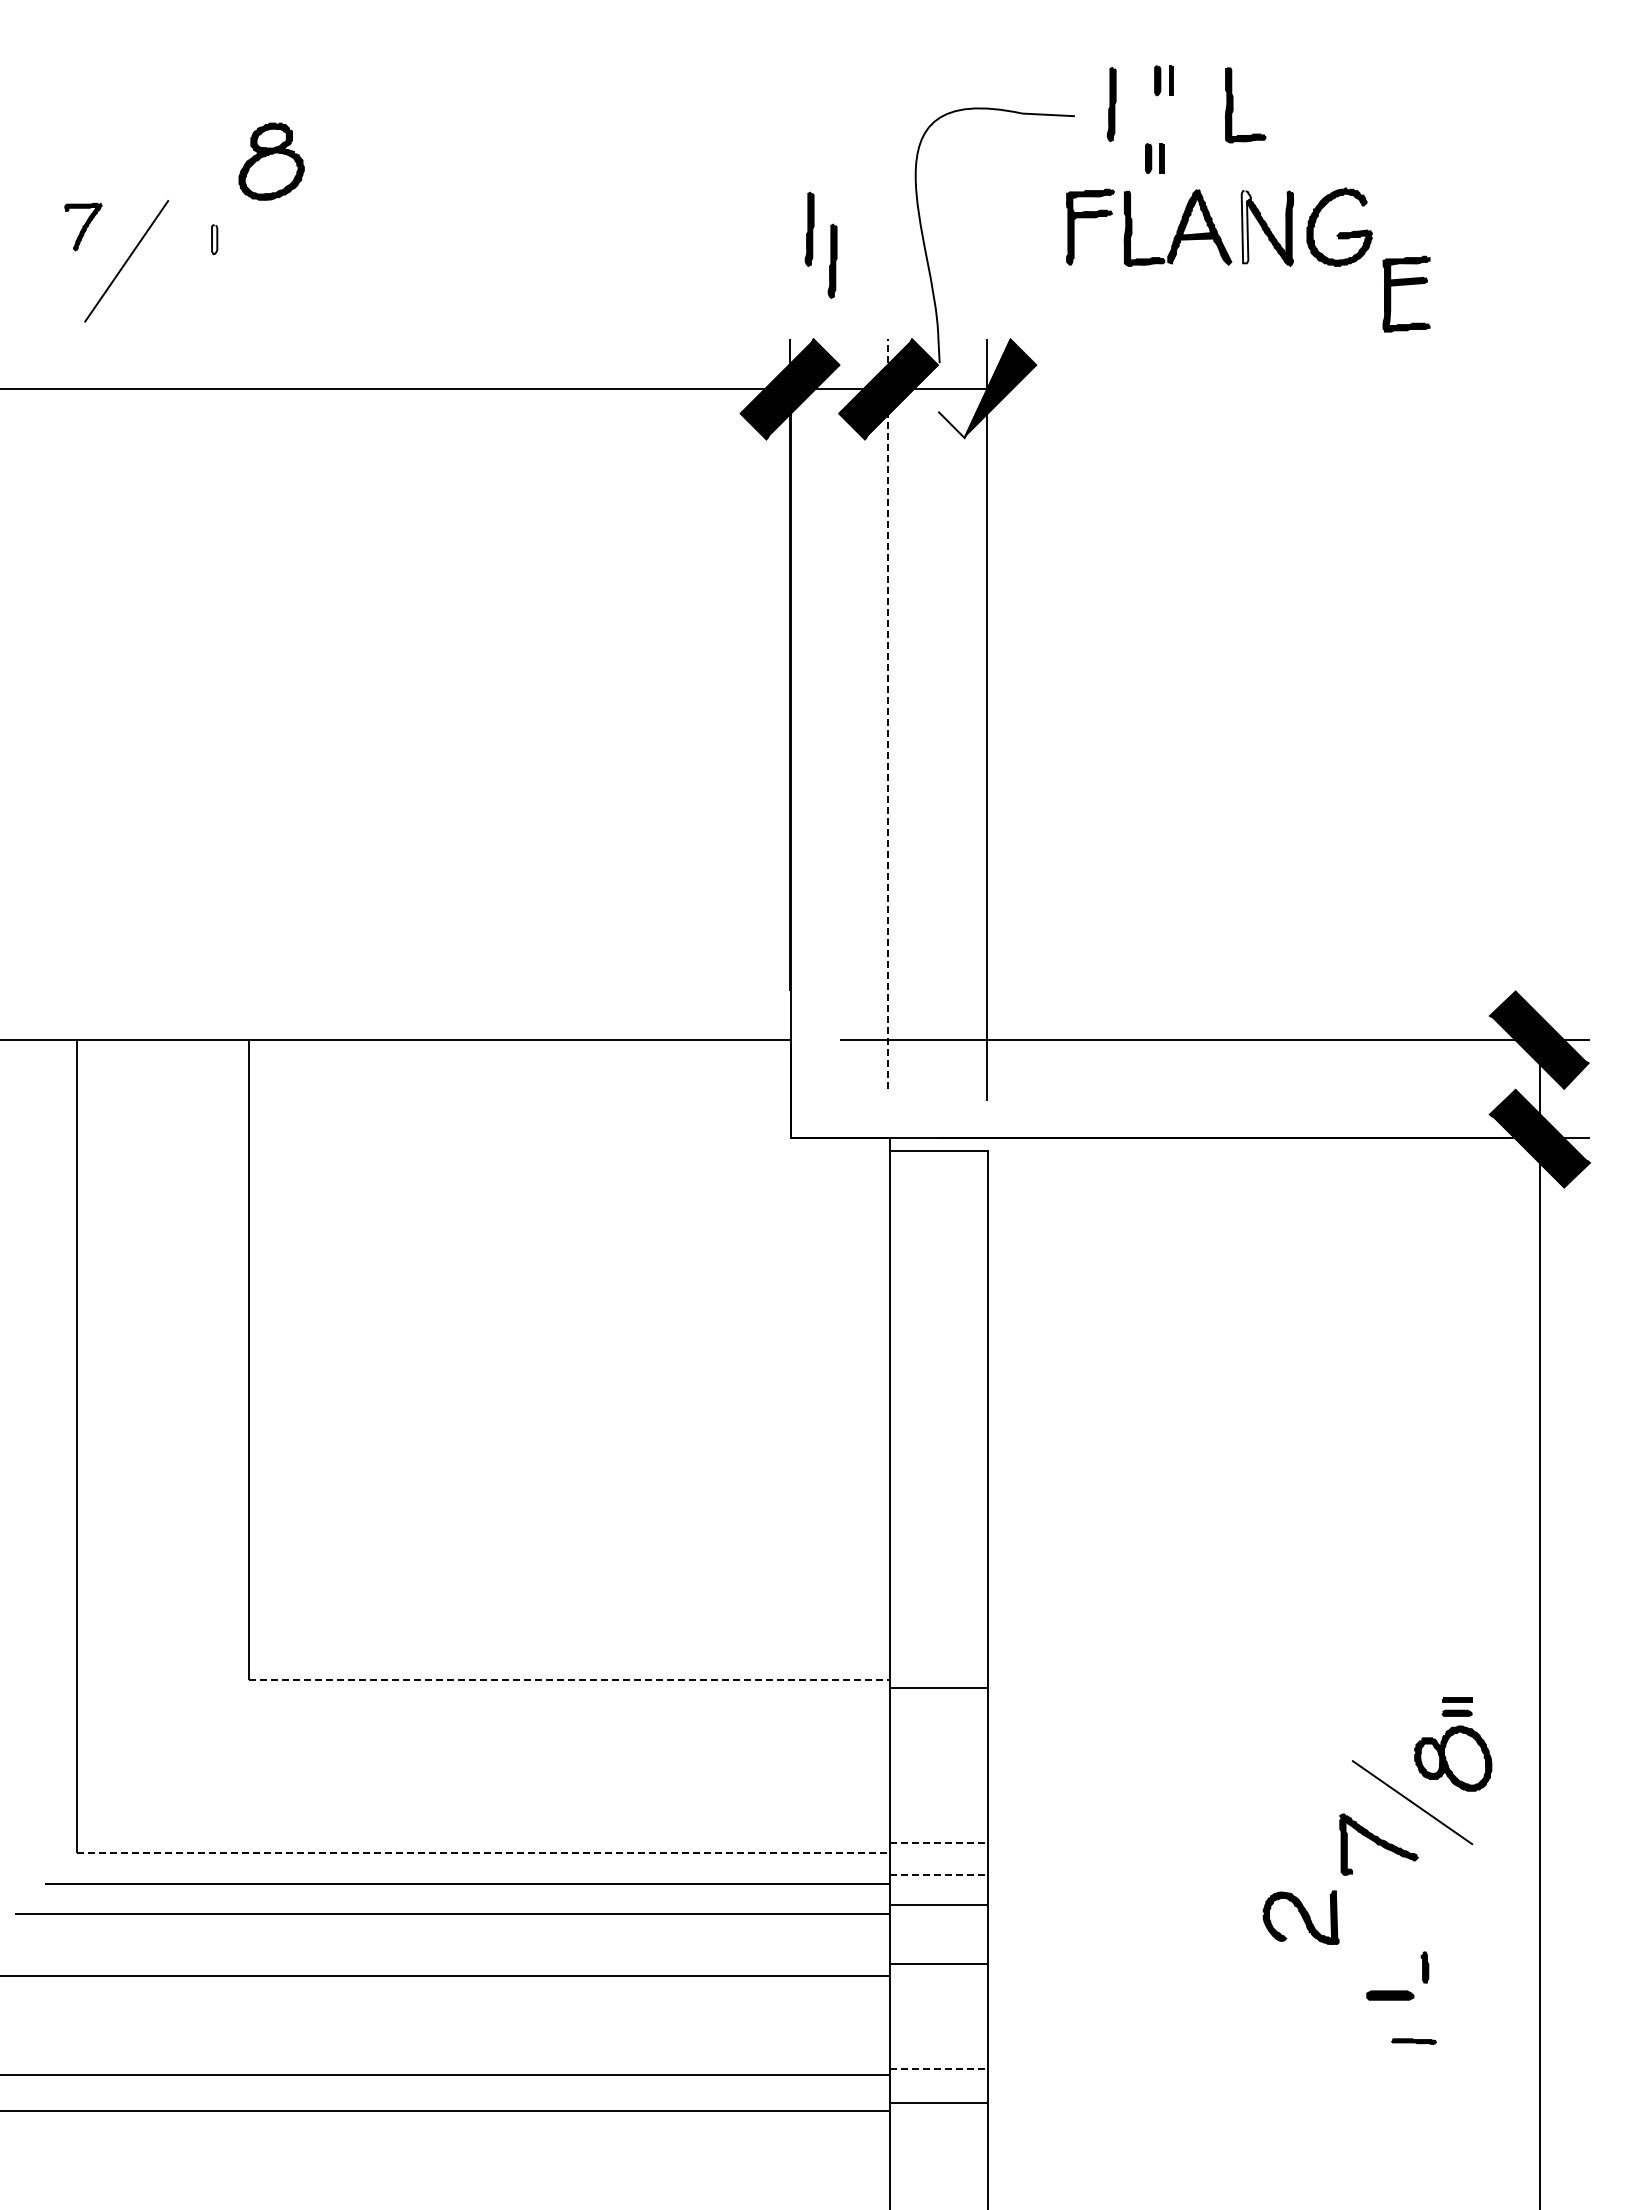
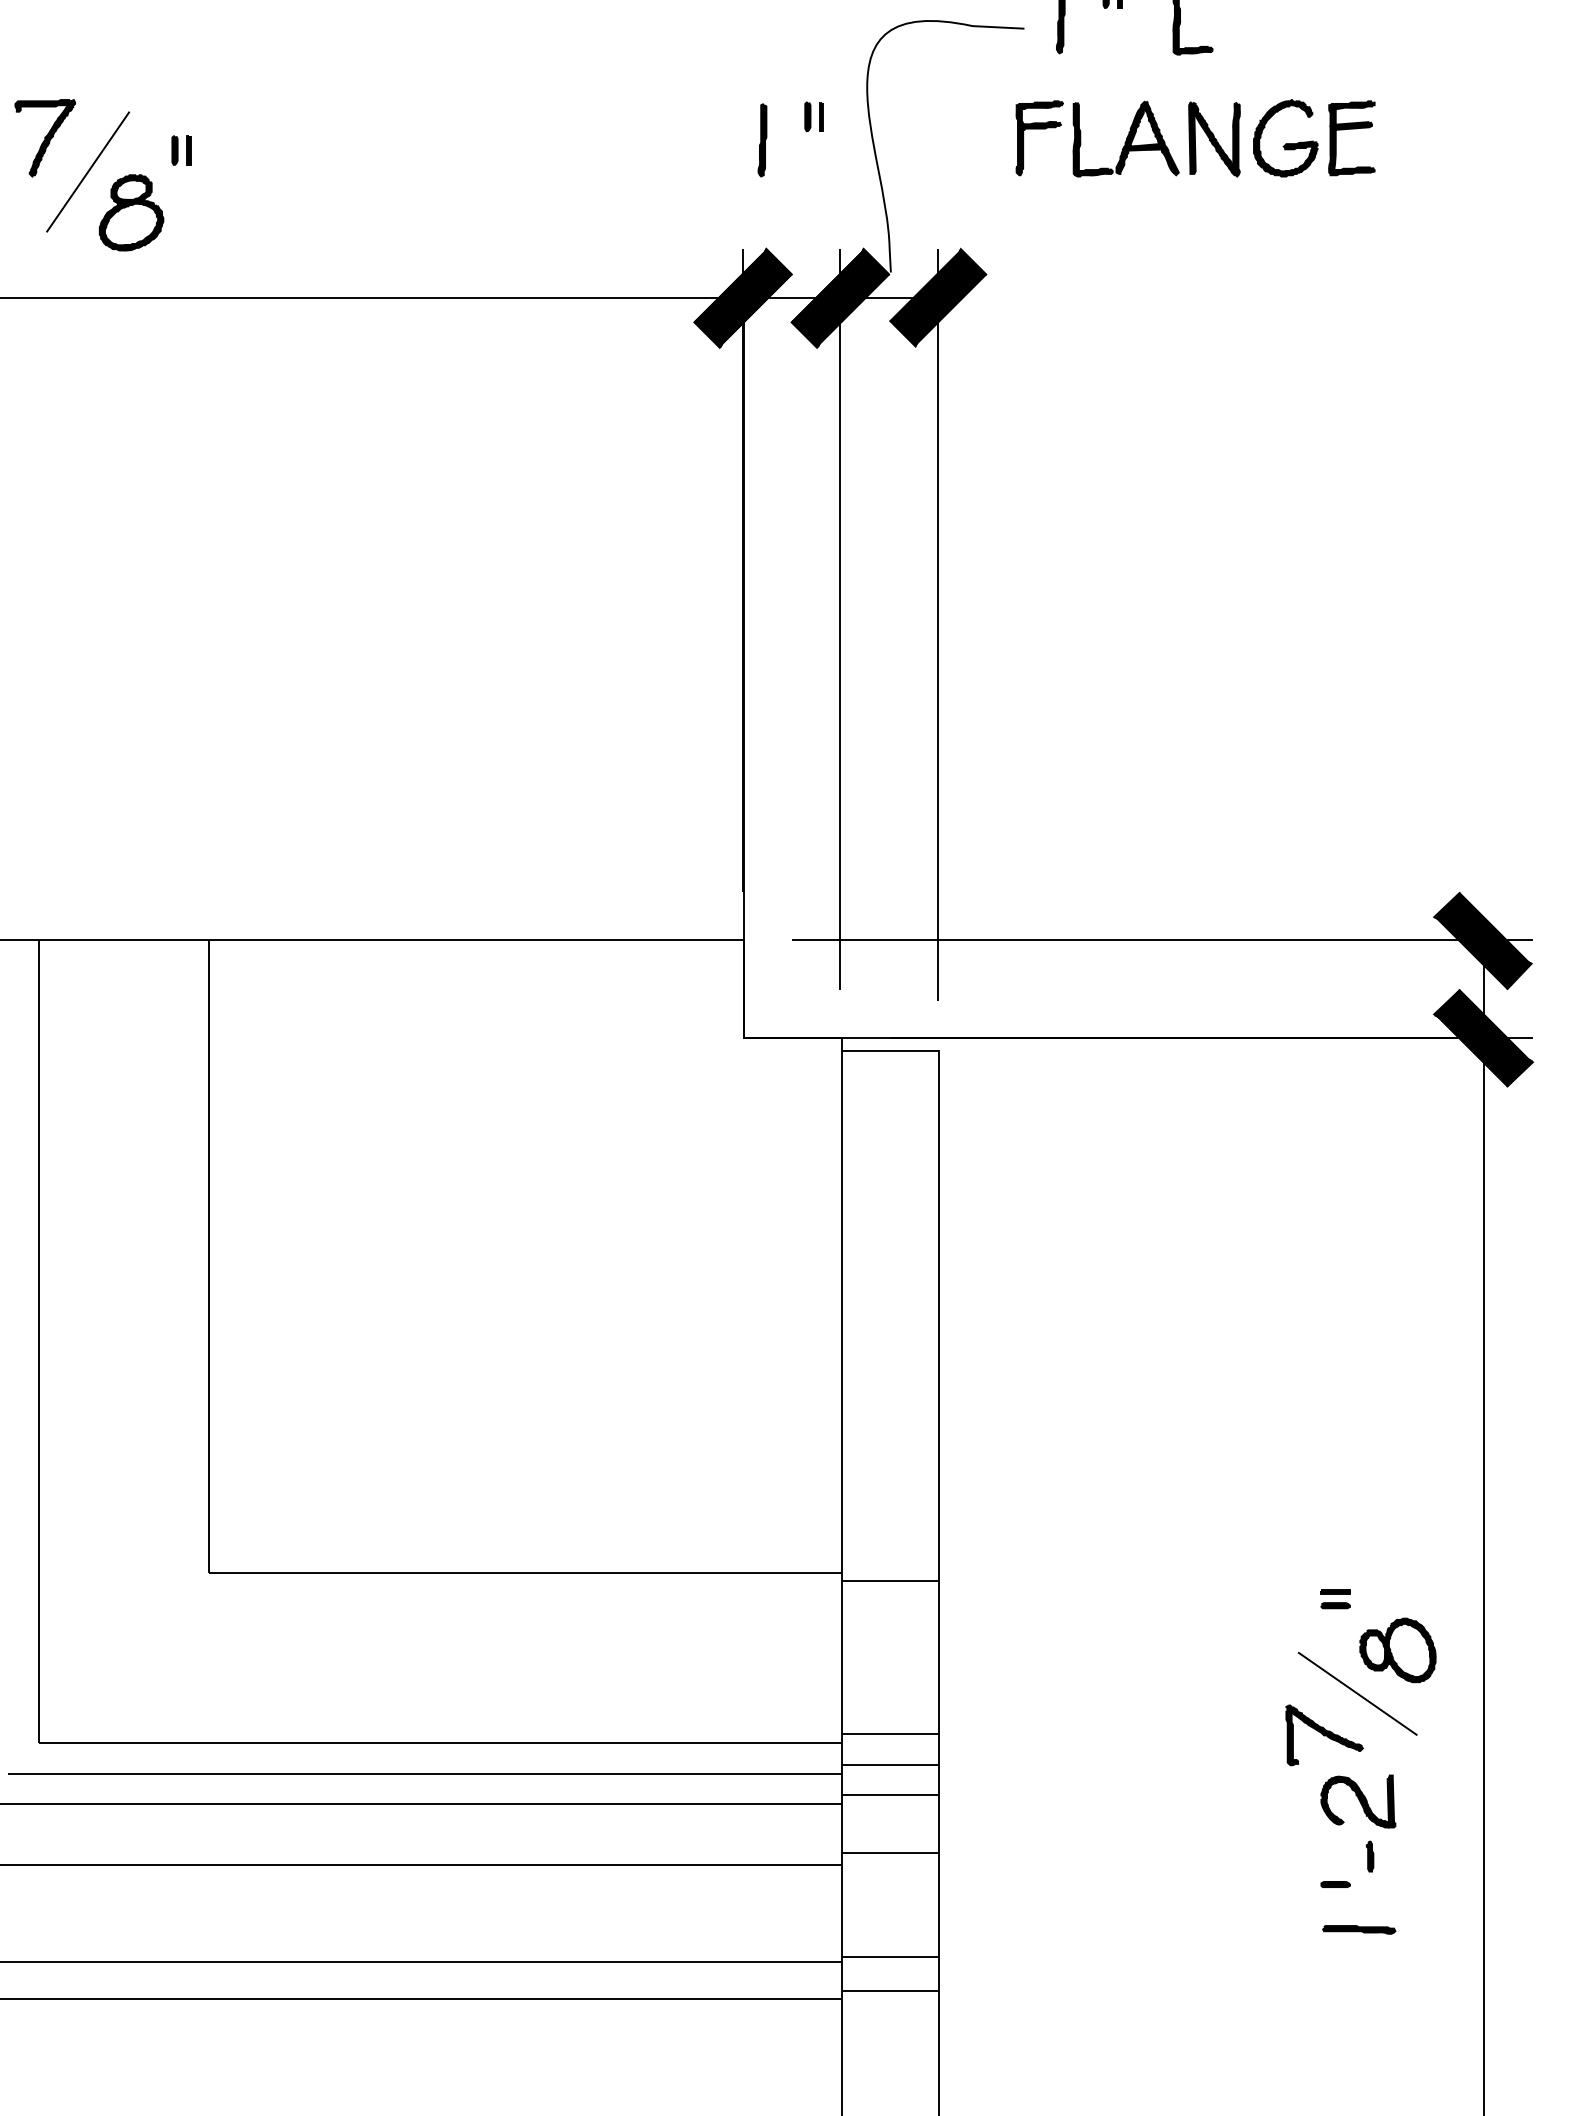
part: (1154, 158) -> (813, 116), moved
part: (271, 161) -> (131, 212), moved
part: (83, 226) -> (45, 137), size x1.67
fill: (1245, 227) -> (1192, 138), added
fill: (214, 239) -> (174, 150), added
line: (228, 239) -> (188, 150), added
part: (832, 260) -> (785, 171), removed
part: (1406, 285) -> (1351, 129), moved
fill: (974, 388) -> (925, 297), added
line: (888, 714) -> (840, 619), dashed -> solid
line: (569, 1680) -> (525, 1573), dashed -> solid
part: (1456, 1706) -> (1335, 1598), moved
line: (939, 1843) -> (890, 1734), dashed -> solid
line: (483, 1852) -> (440, 1743), dashed -> solid
line: (939, 1874) -> (890, 1764), dashed -> solid
part: (1300, 1917) -> (1357, 1801), moved
part: (1389, 1995) -> (1335, 1884), size x0.62
part: (1413, 2041) -> (1358, 1929), size x1.67
line: (939, 2069) -> (890, 1957), dashed -> solid

